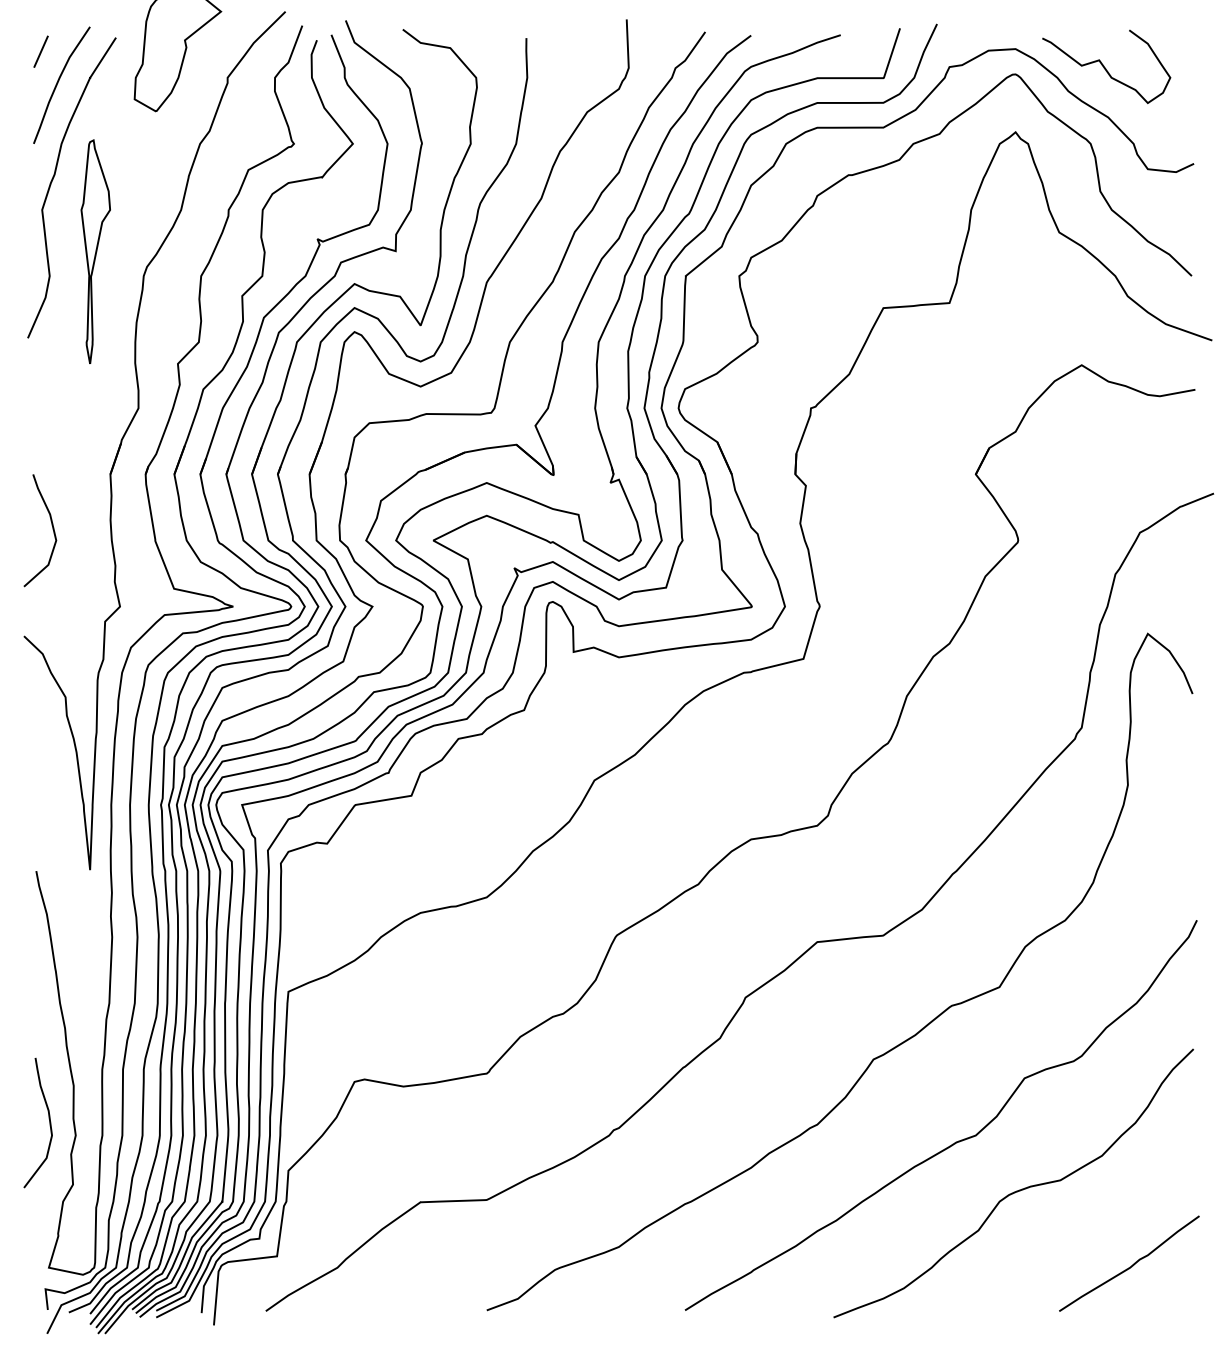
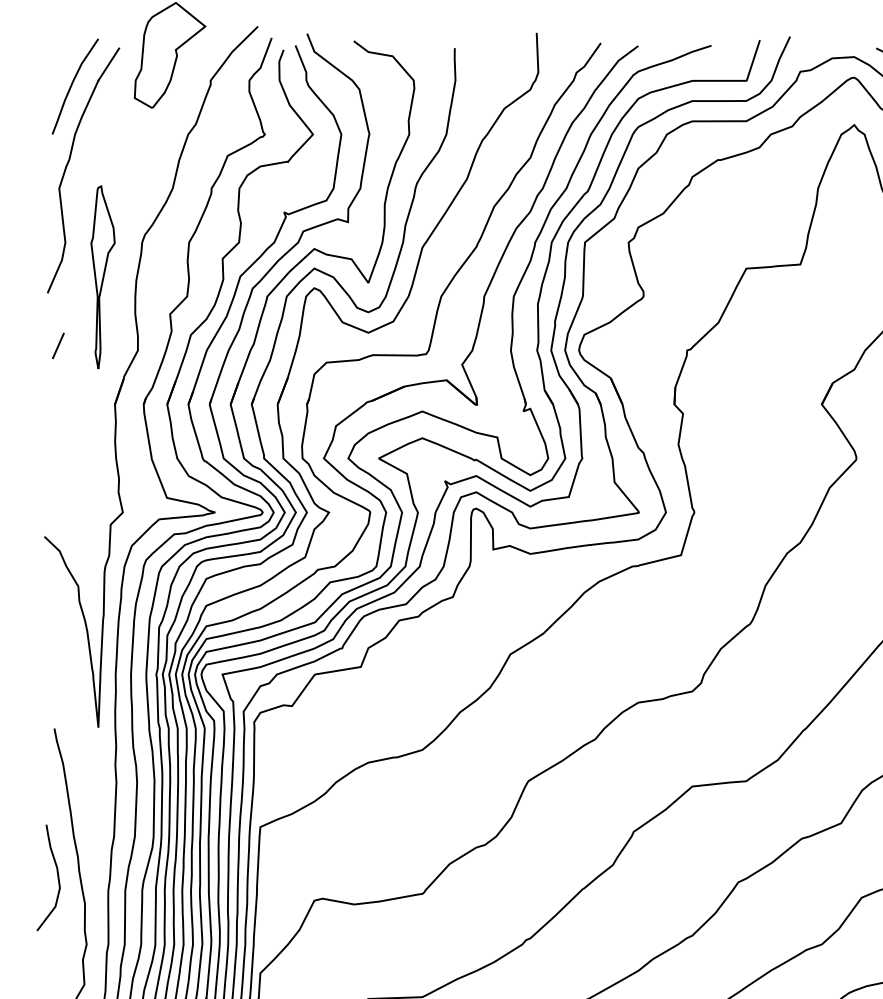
line: (40, 51) -> (57, 345), moved
part: (95, 251) -> (102, 277), moved
curve: (52, 529) -> (67, 449), removed
curve: (49, 1123) -> (57, 878), moved

